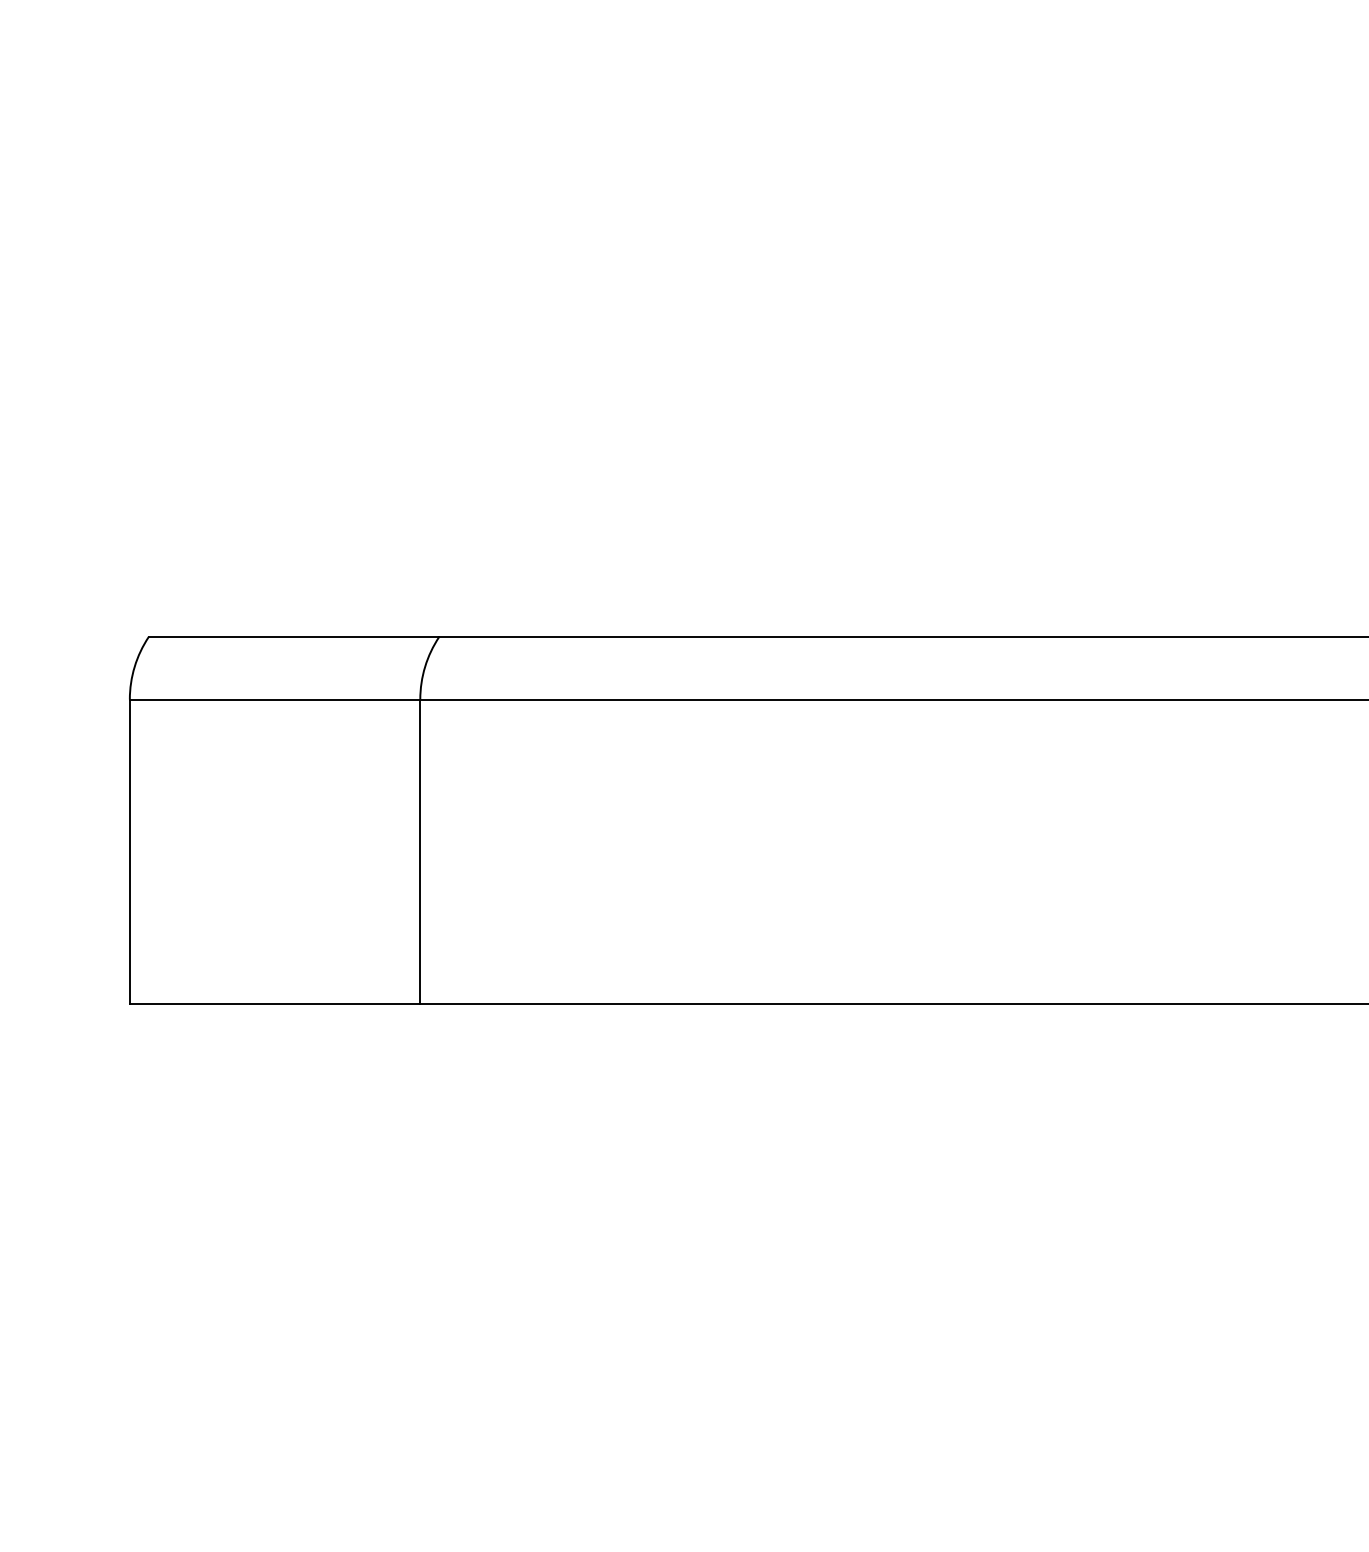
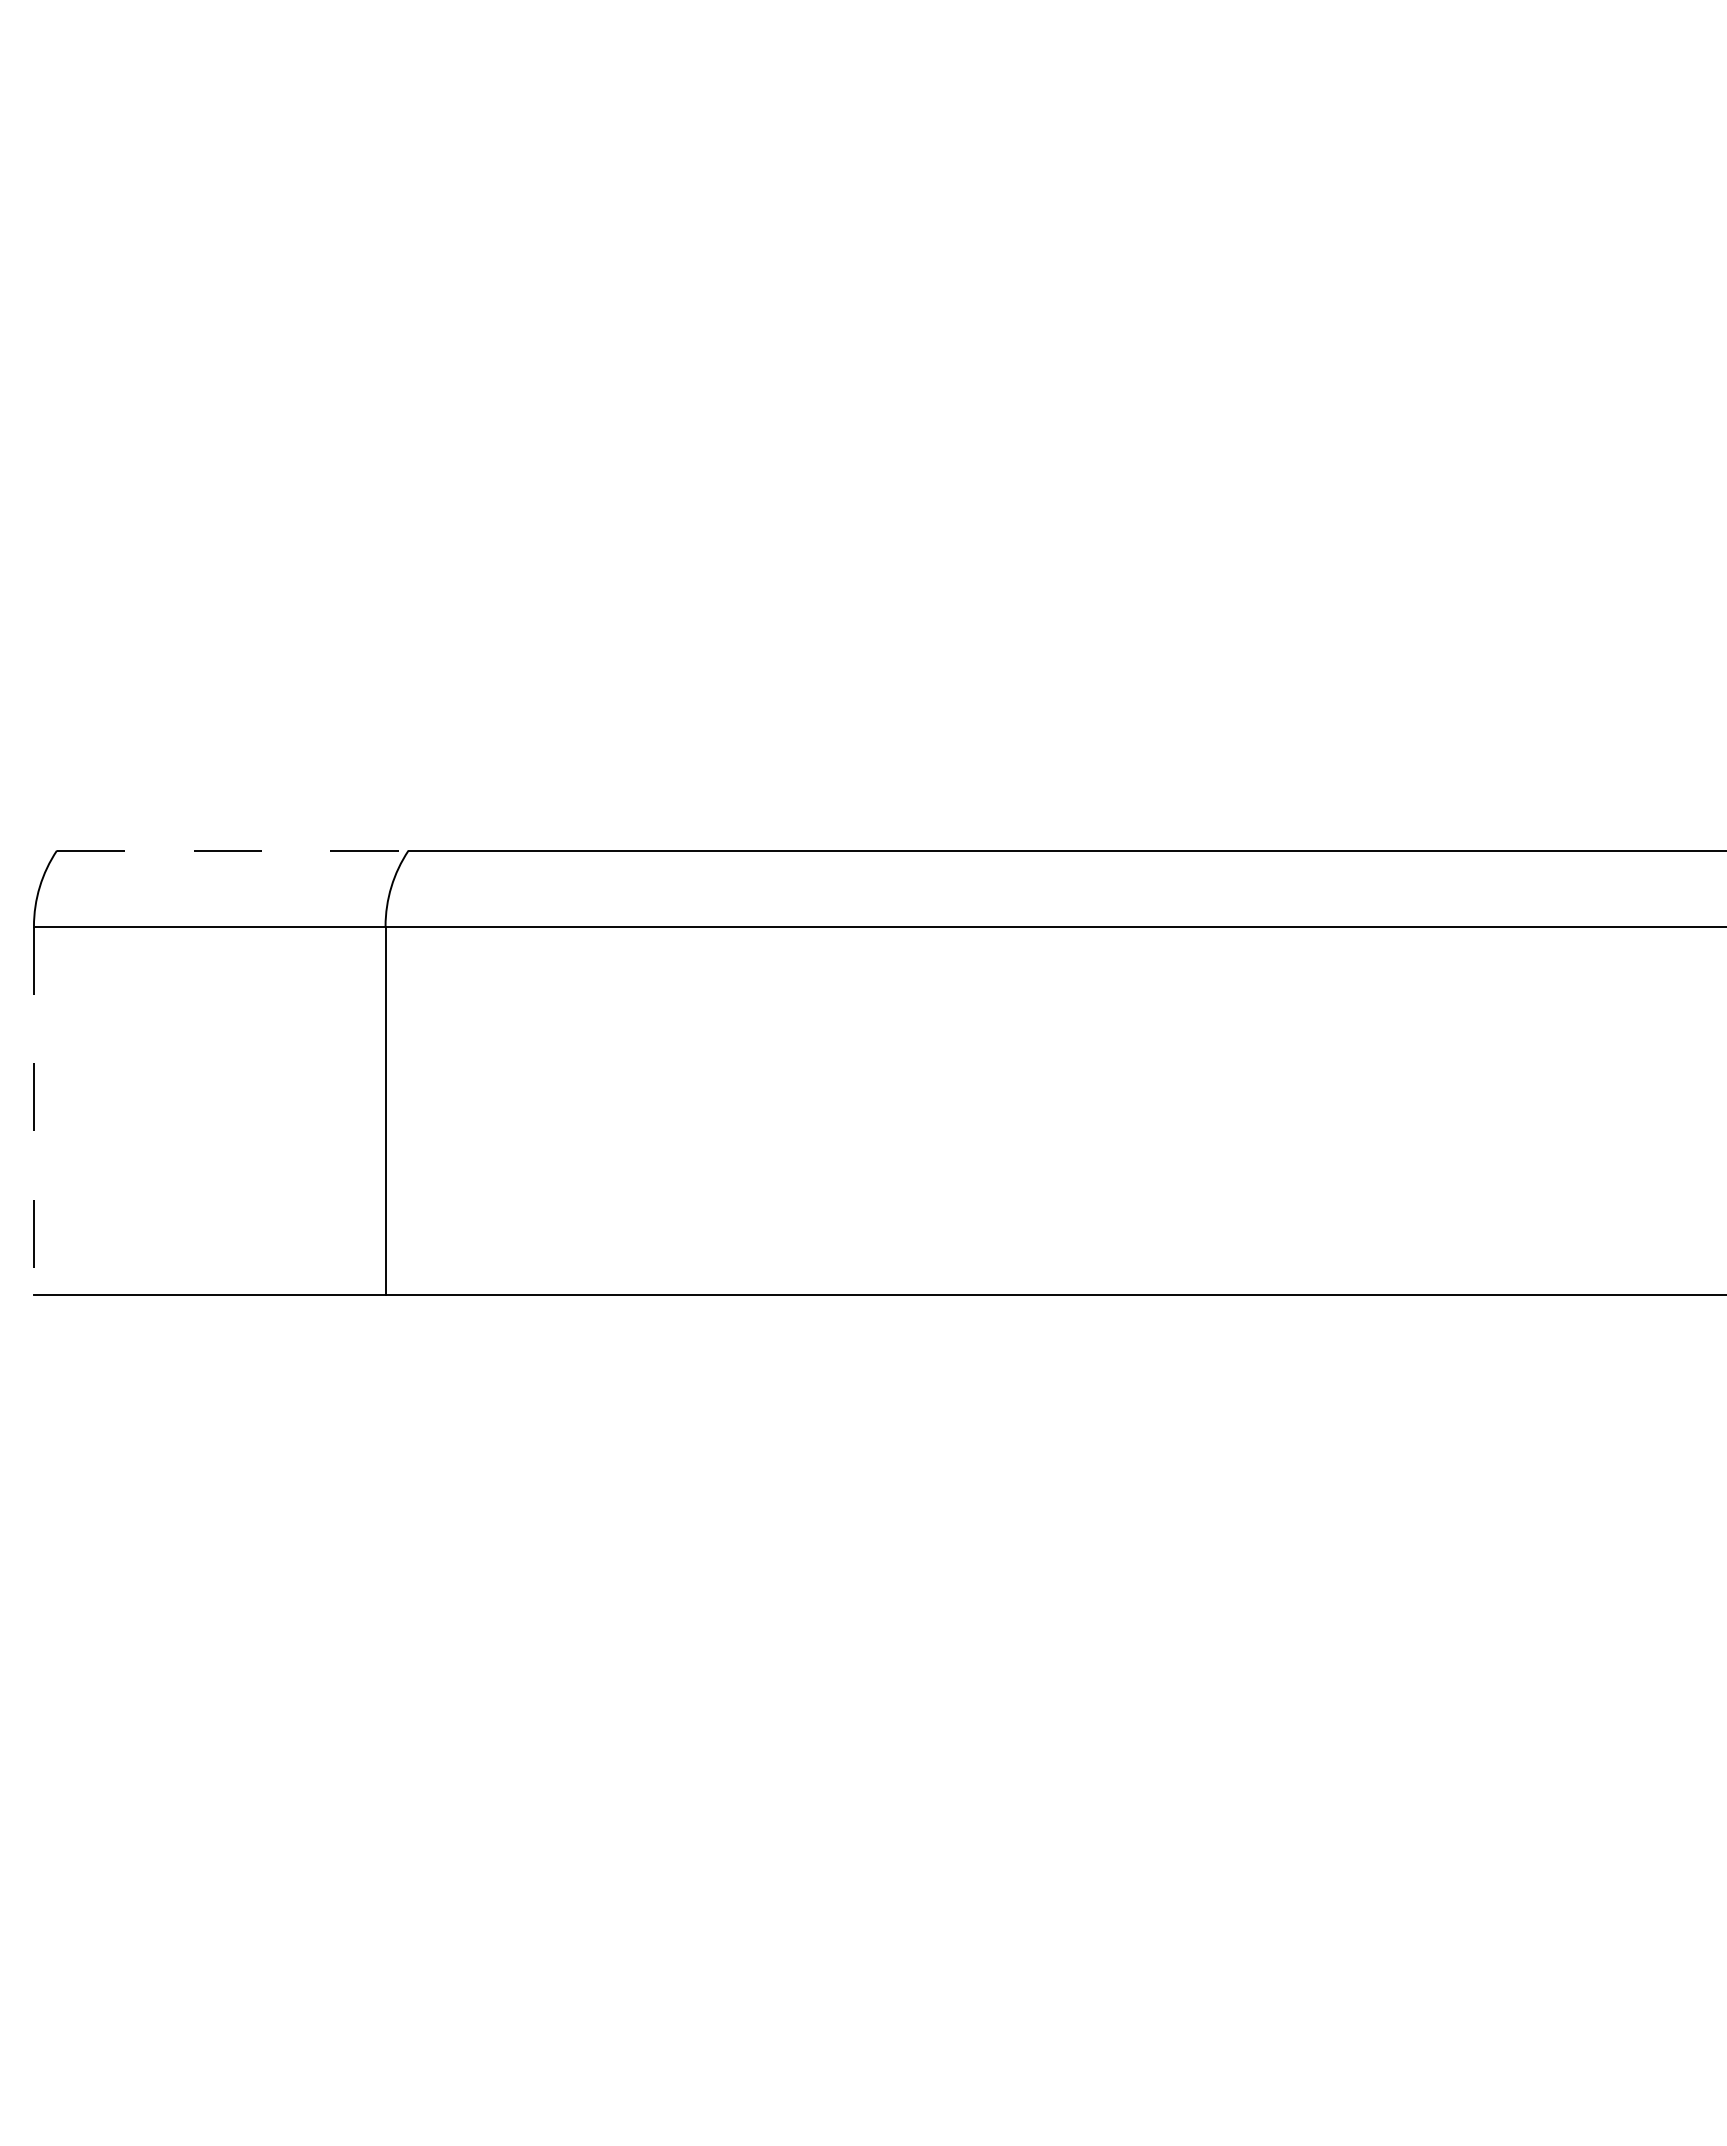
line: (293, 636) -> (232, 850), solid -> dashed
line: (129, 852) -> (33, 1111), solid -> dashed

